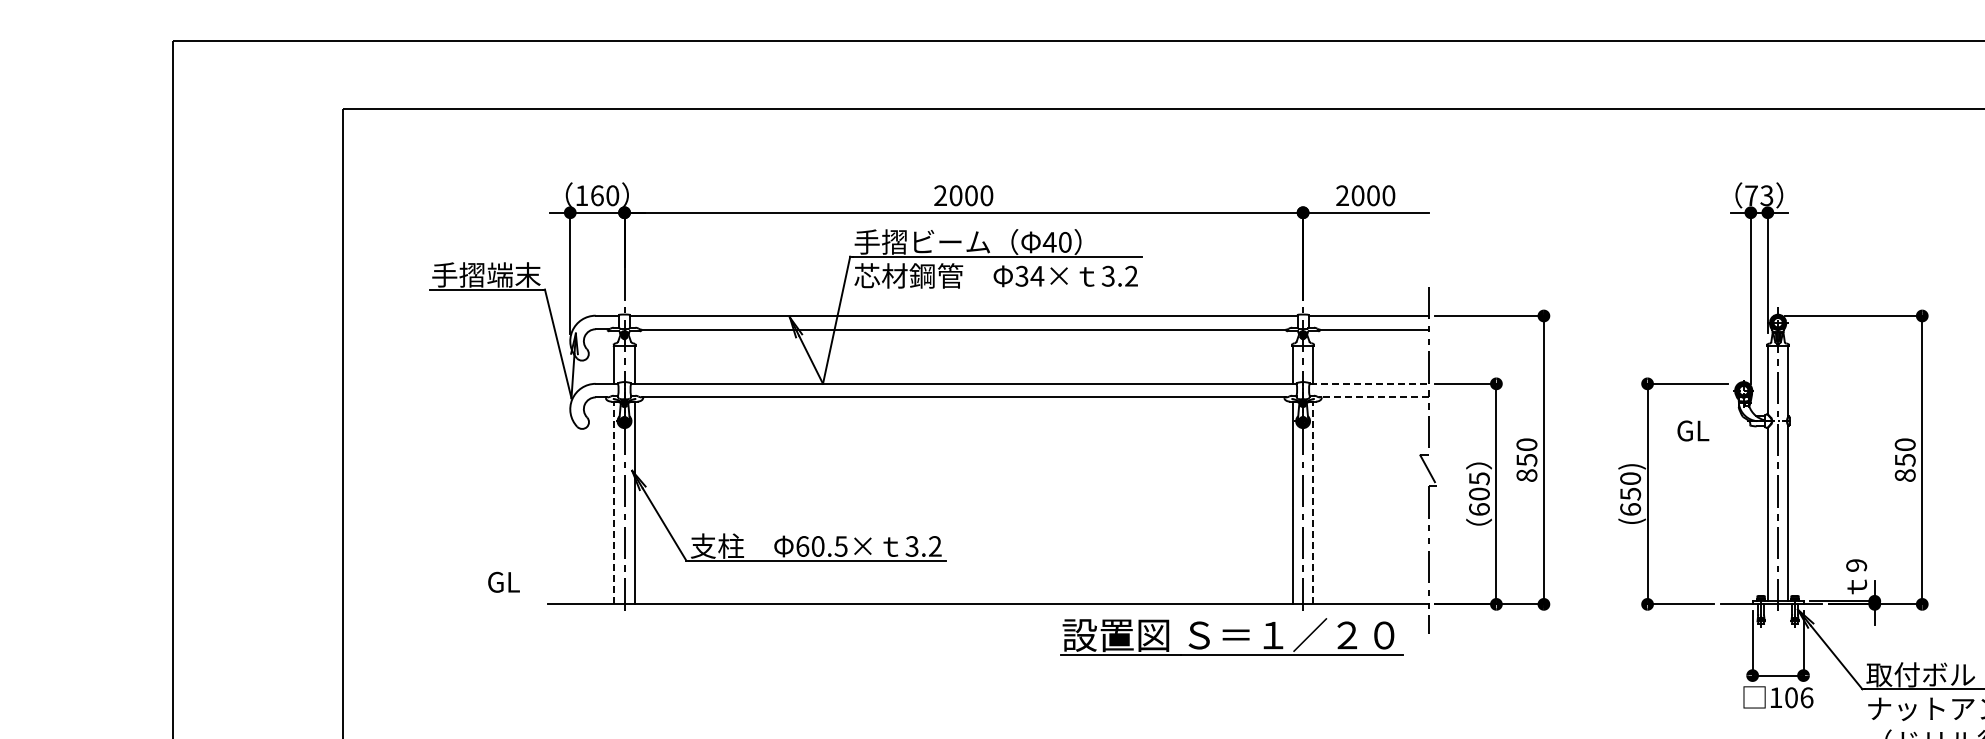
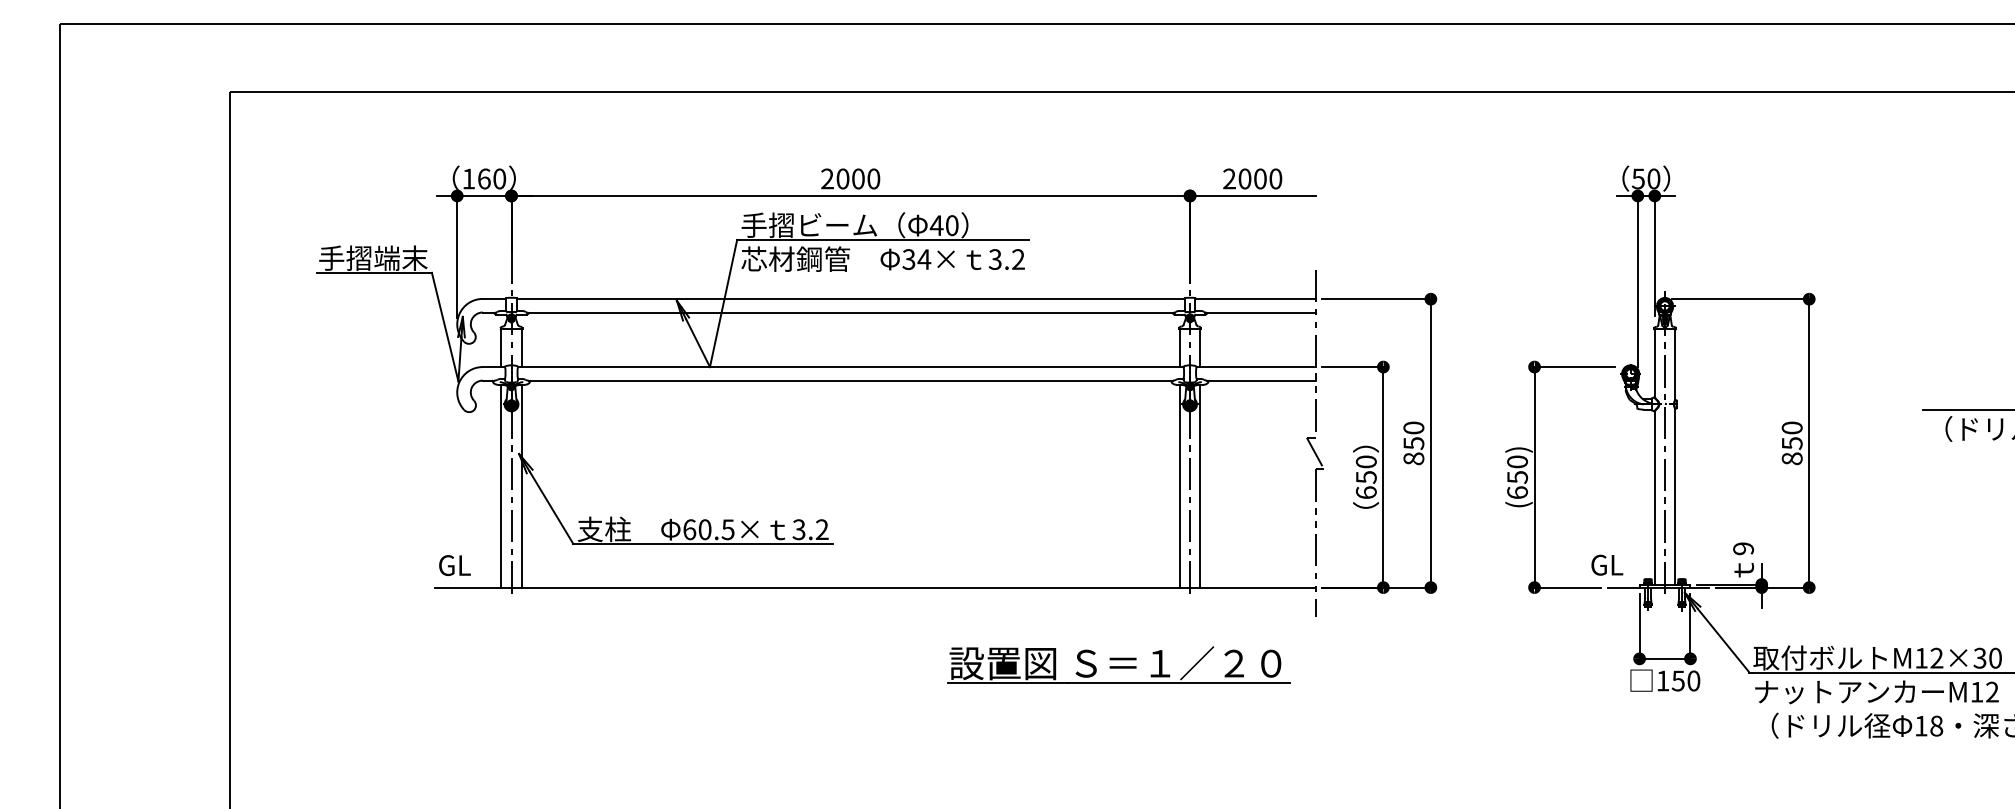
text: (1758, 195) -> (1645, 178), 73 -> 50
line: (1369, 384) -> (1256, 367), dashed -> solid
line: (1374, 397) -> (1261, 380), dashed -> solid
text: (1693, 430) -> (1607, 564), moved
text: (1478, 486) -> (1365, 469), 605 -> 650
line: (614, 502) -> (501, 485), dashed -> solid
line: (1313, 502) -> (1200, 485), dashed -> solid
text: (503, 582) -> (454, 565), moved
part: (1231, 636) -> (1118, 664), moved
text: (1798, 697) -> (1685, 680), 106 -> 150

